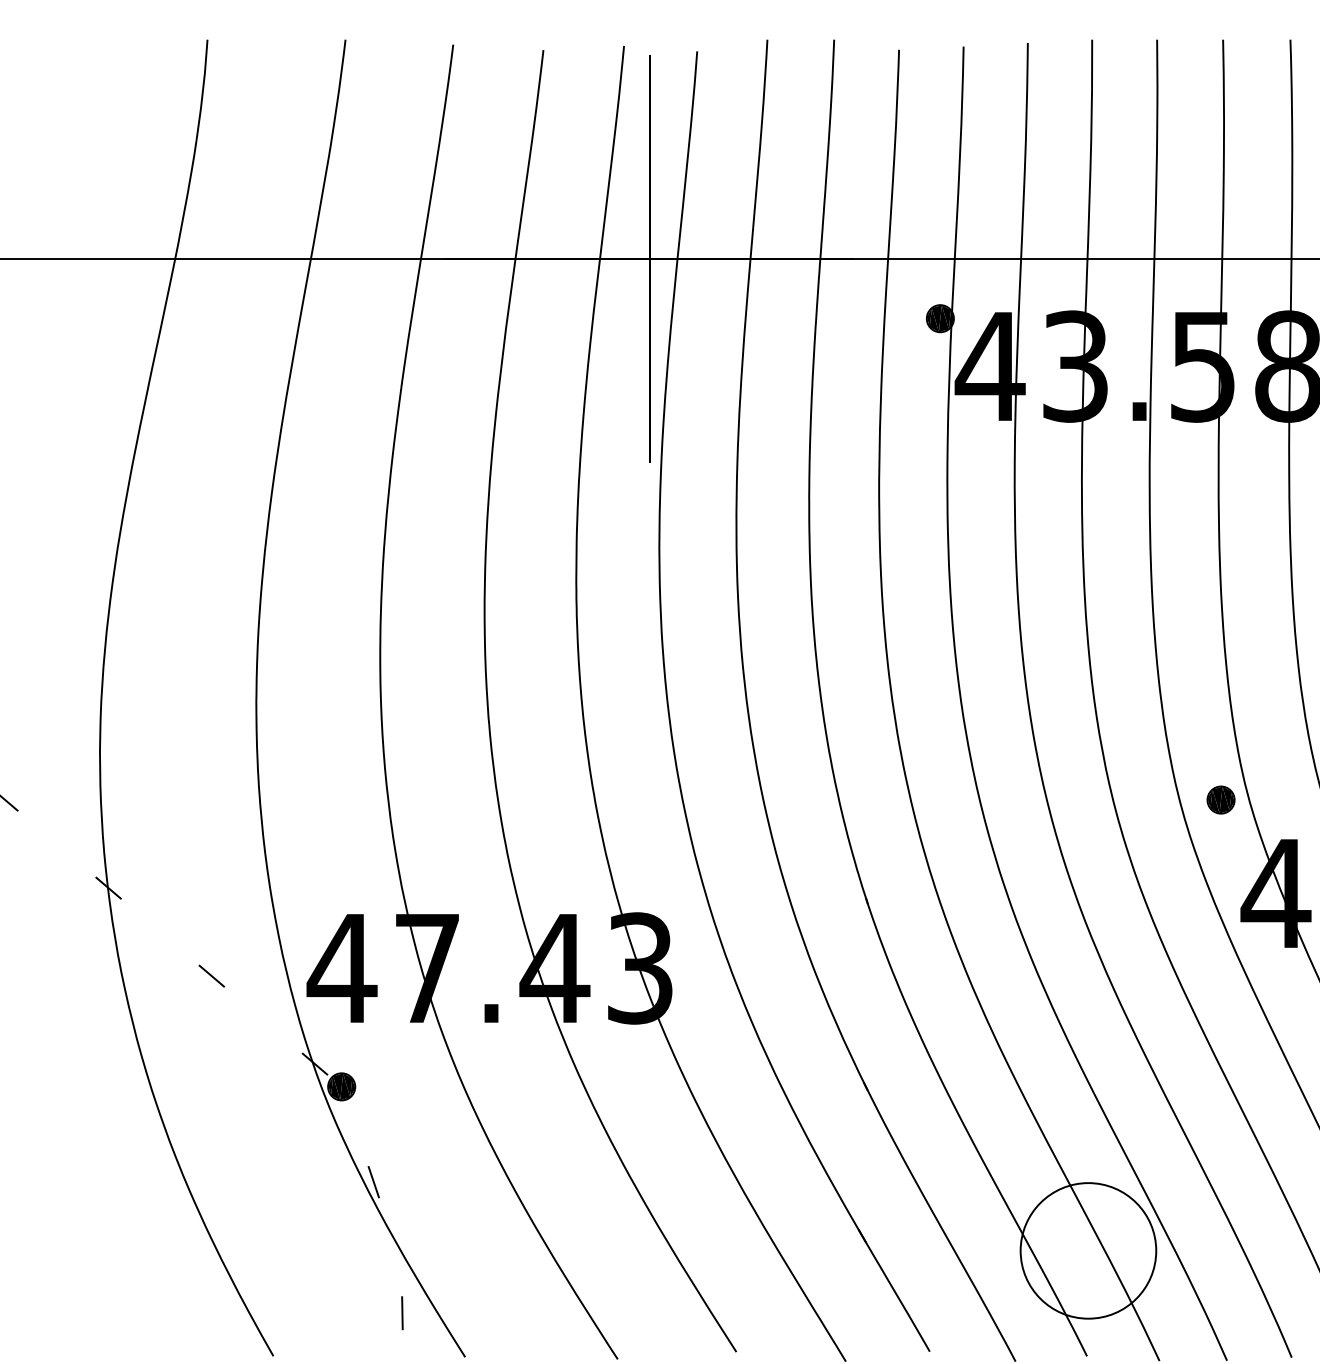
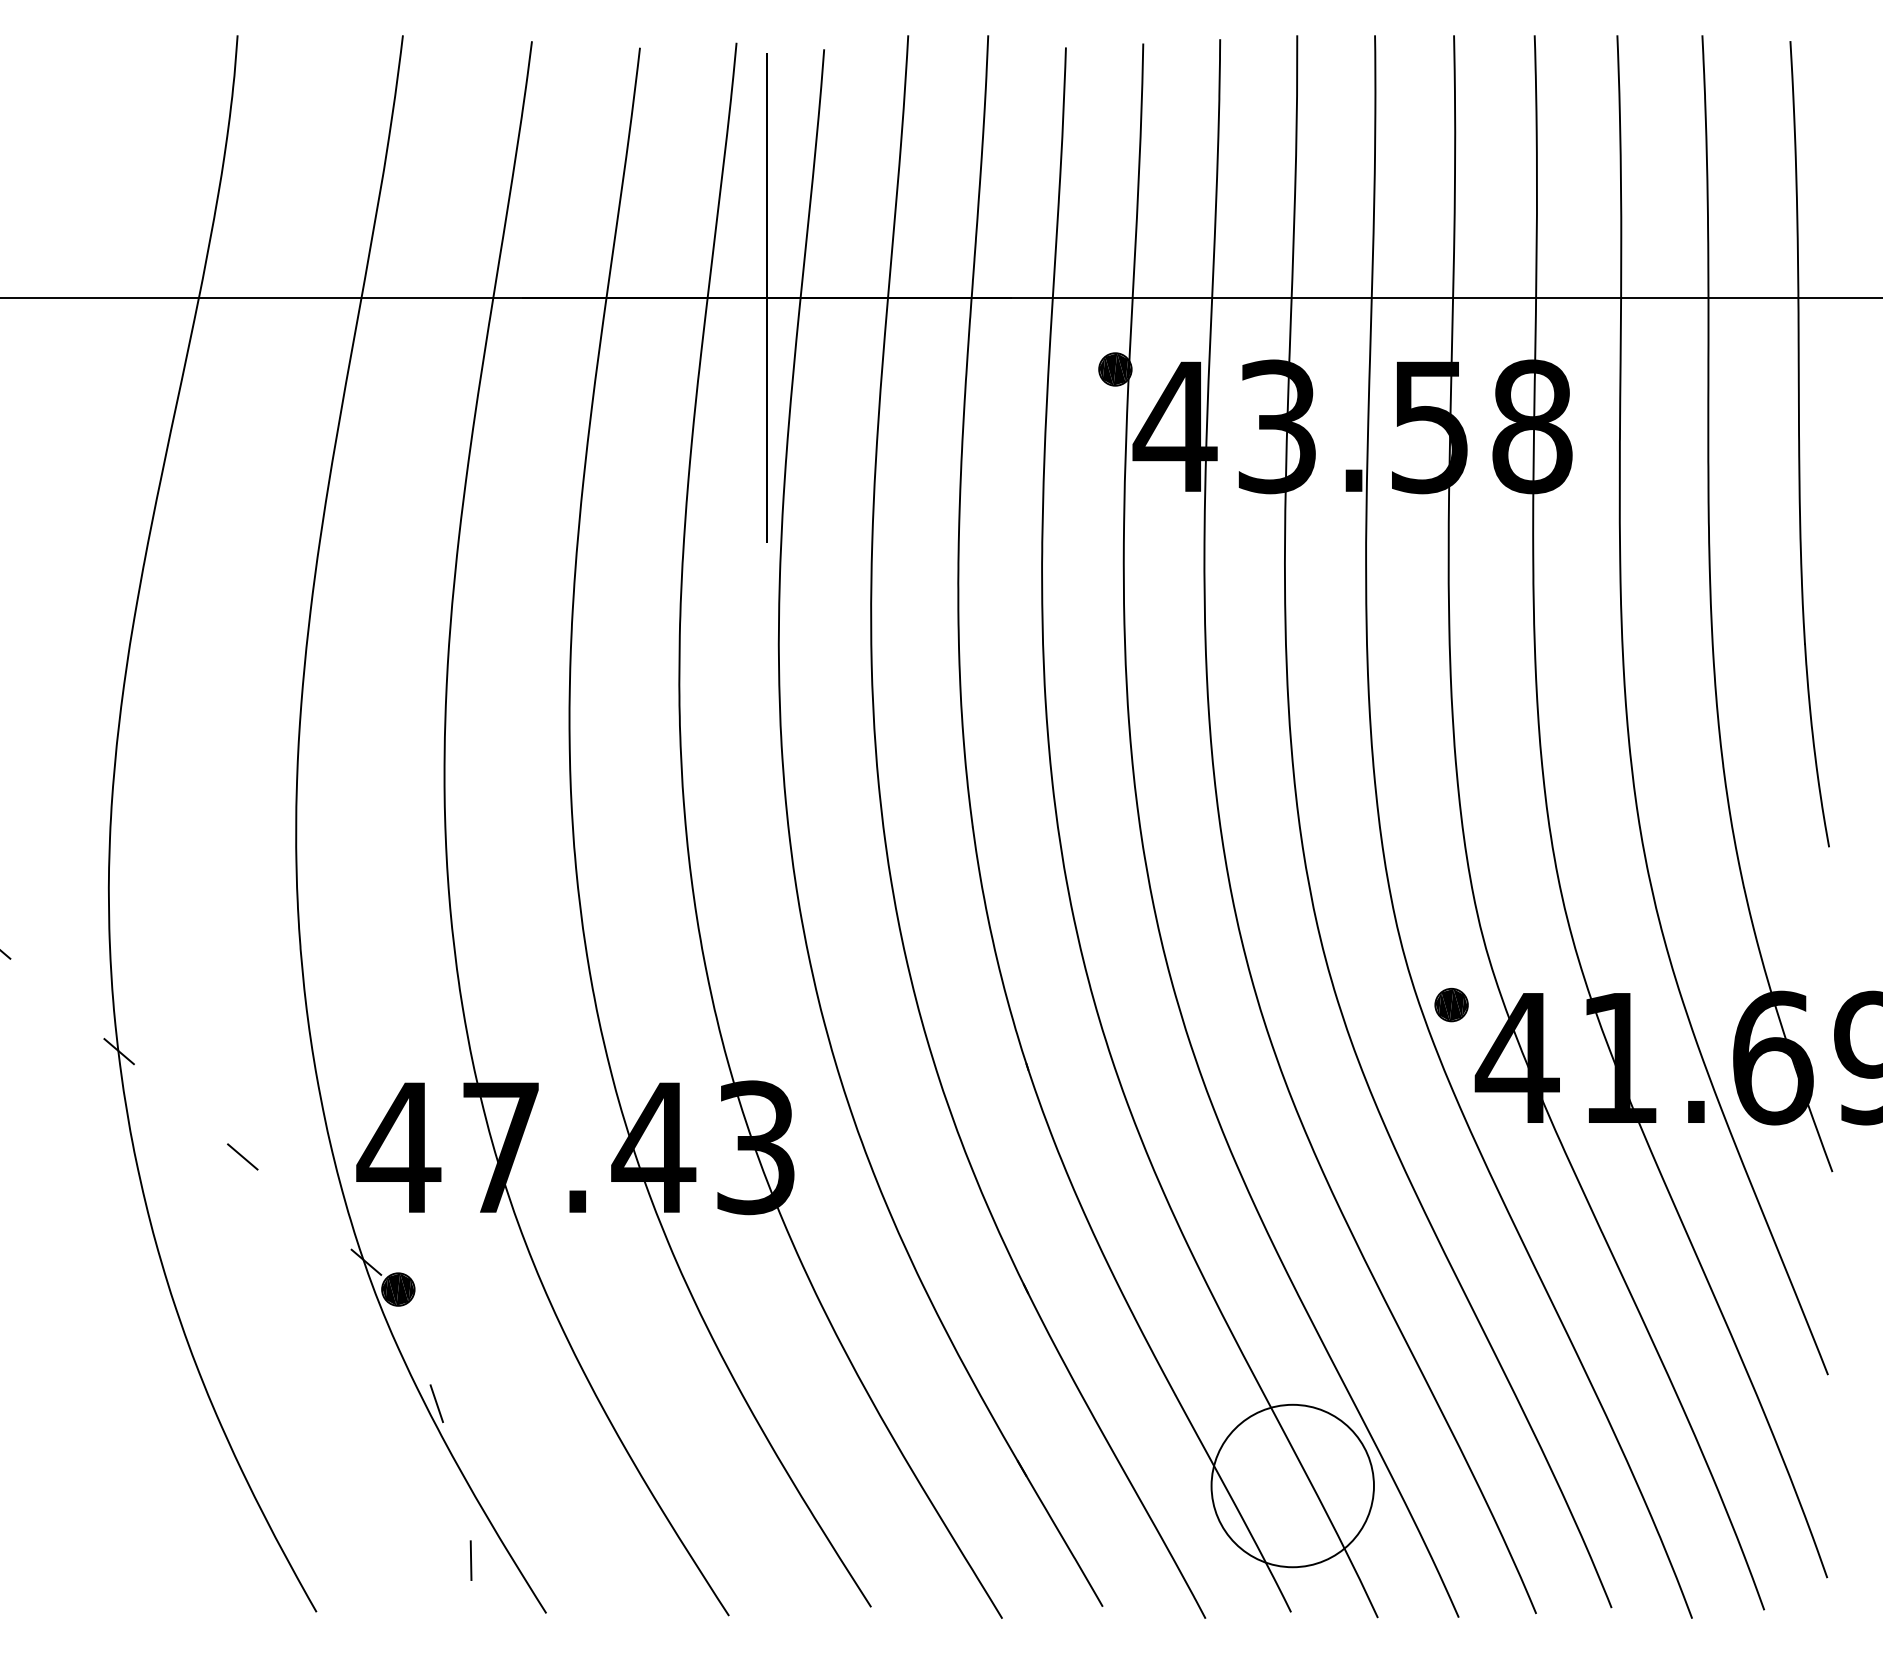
part: (1220, 799) -> (1451, 1004), moved

